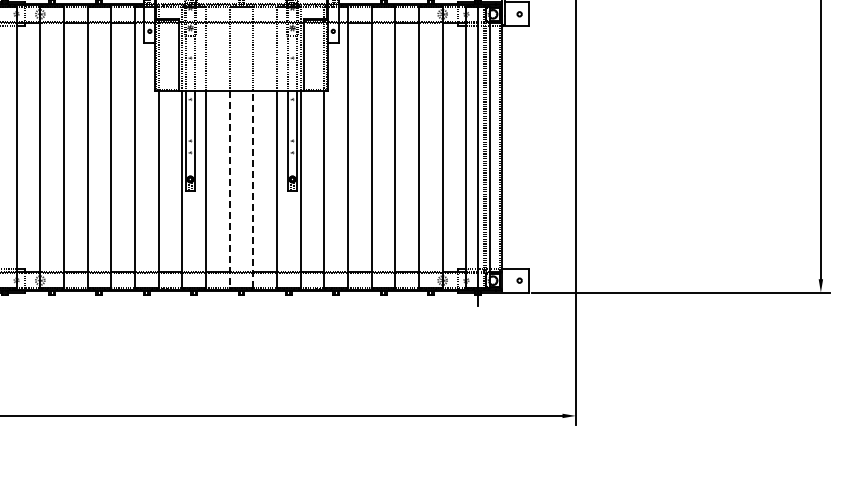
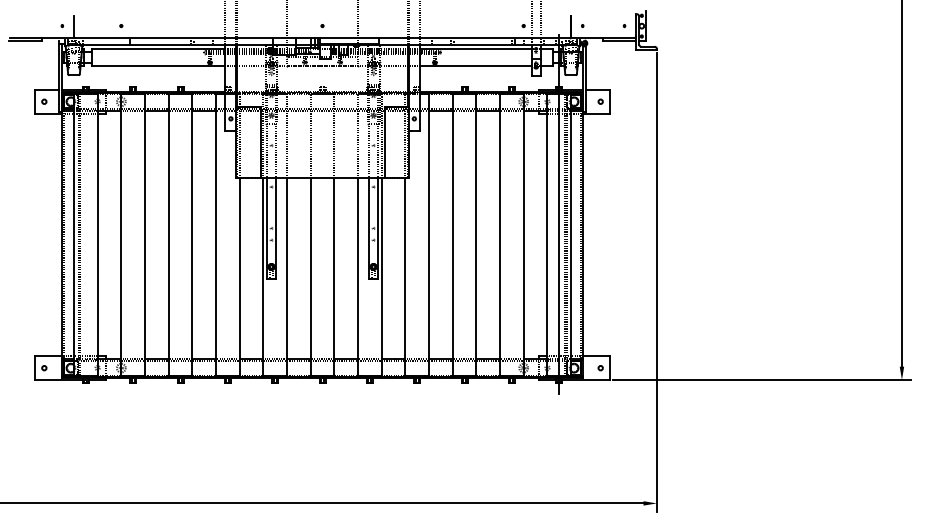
line: (229, 189) -> (310, 276), dashed -> solid
line: (253, 189) -> (334, 276), dashed -> solid

